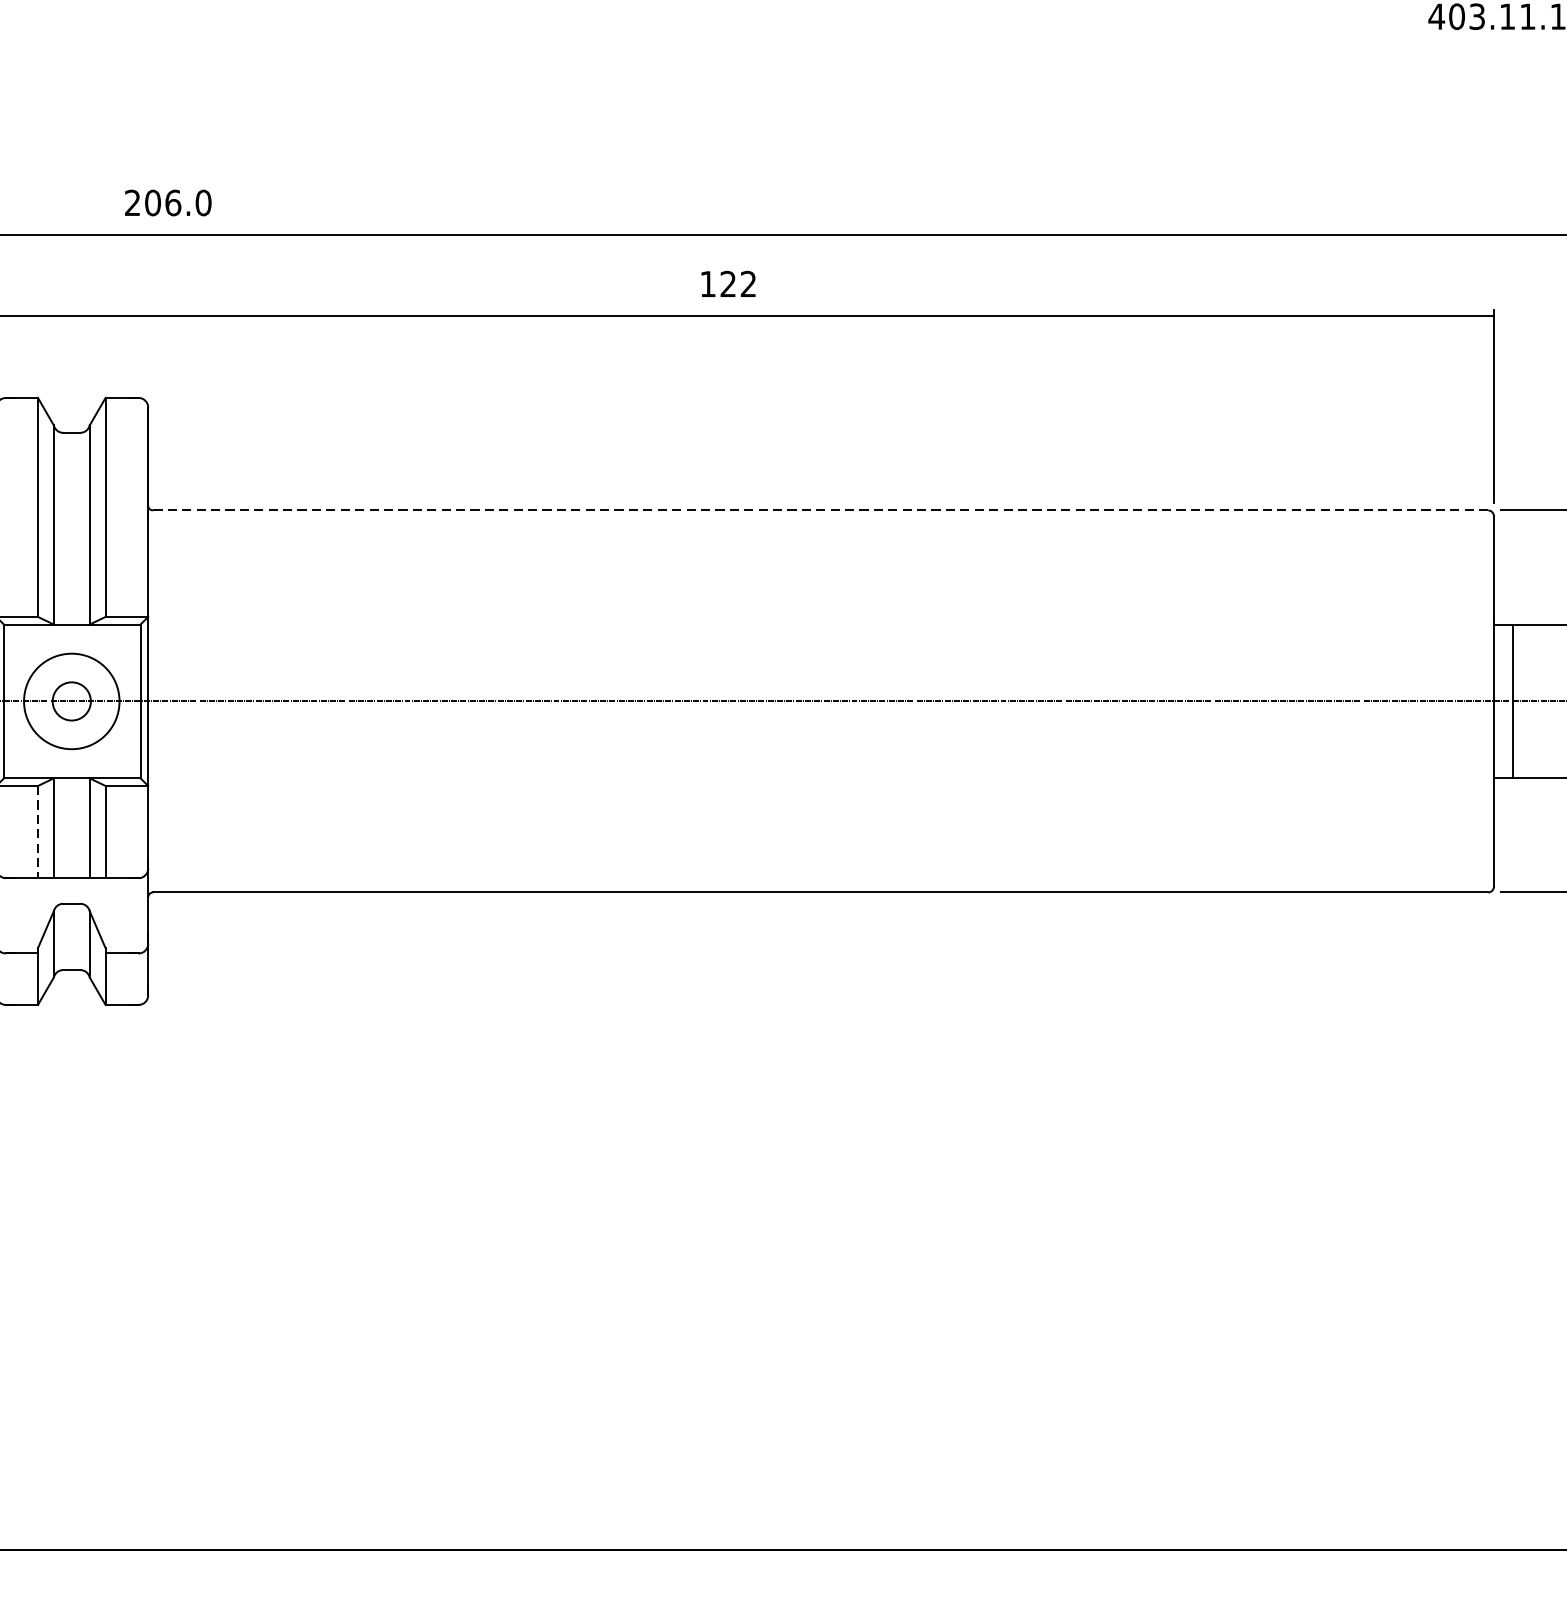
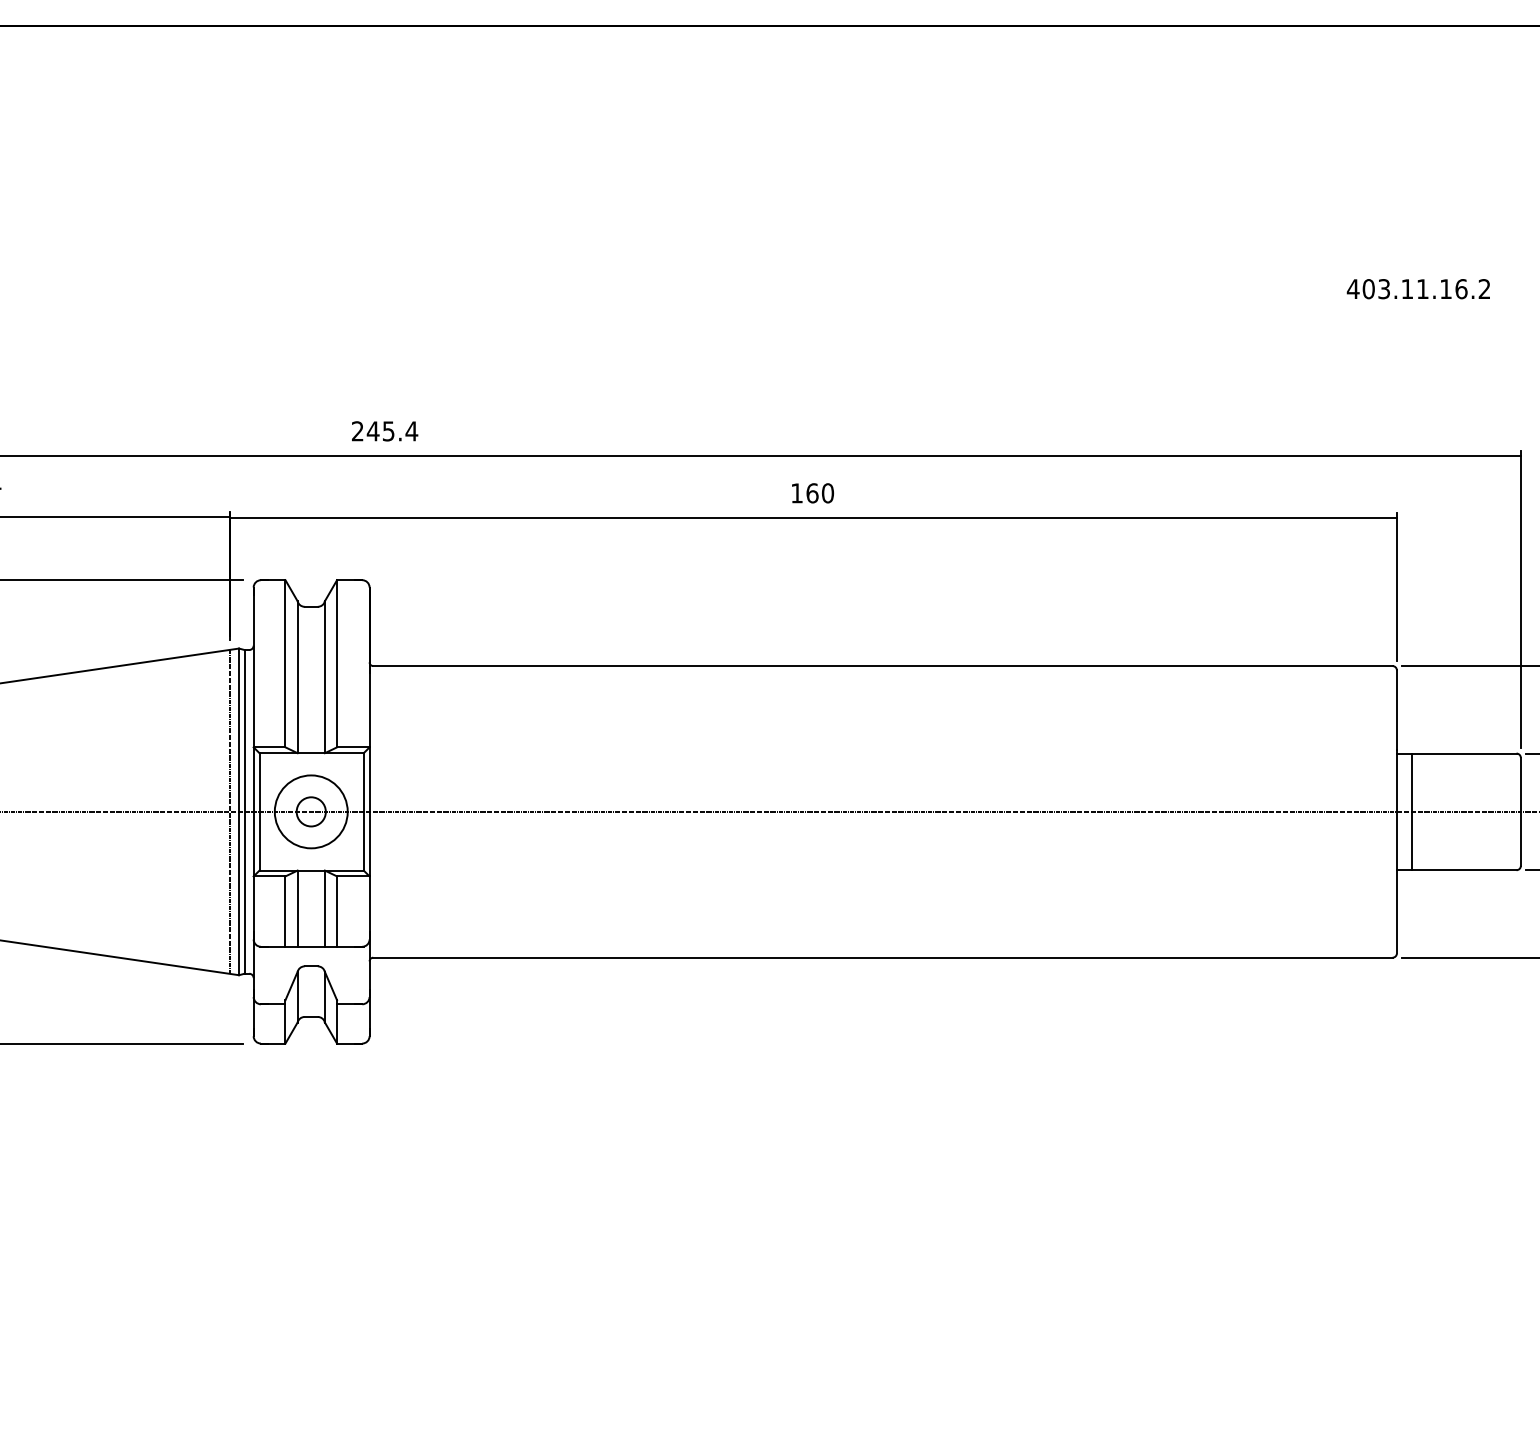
text: (178, 203) -> (392, 431), 206.0 -> 245.4
text: (738, 284) -> (820, 493), 122 -> 160
line: (820, 511) -> (882, 666), dashed -> solid
line: (38, 833) -> (285, 912), dashed -> solid

